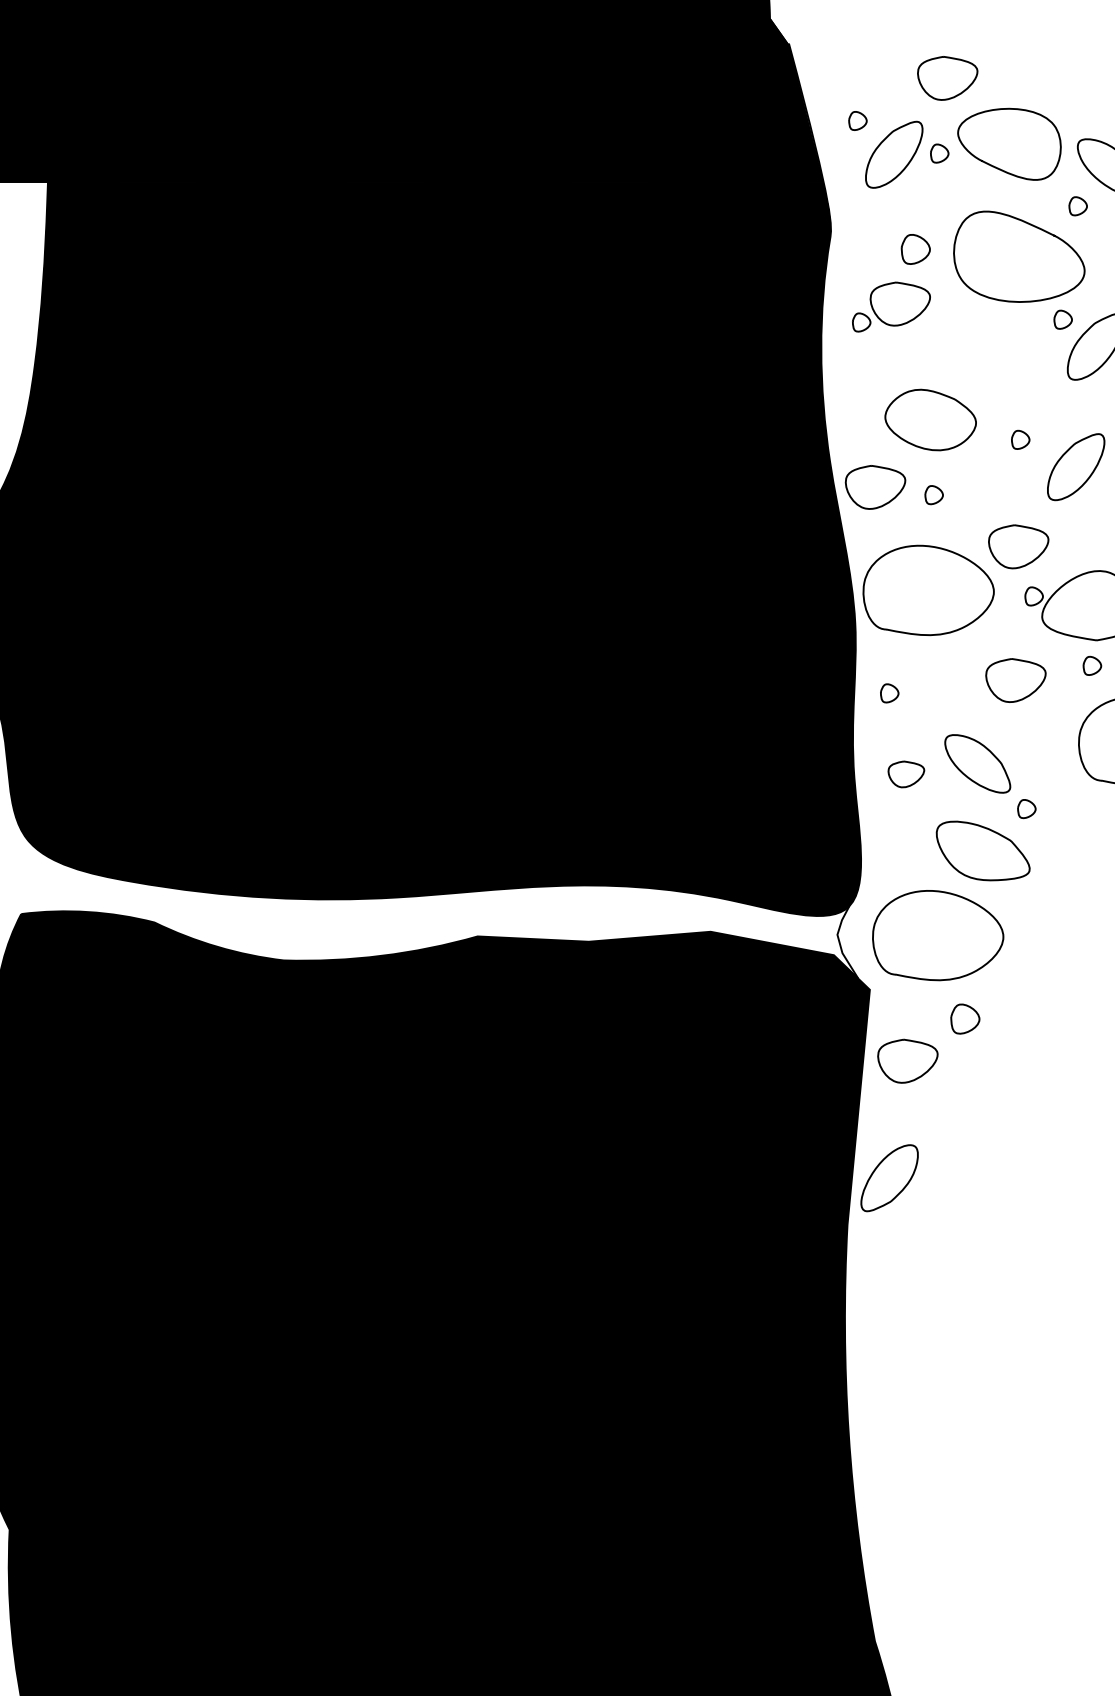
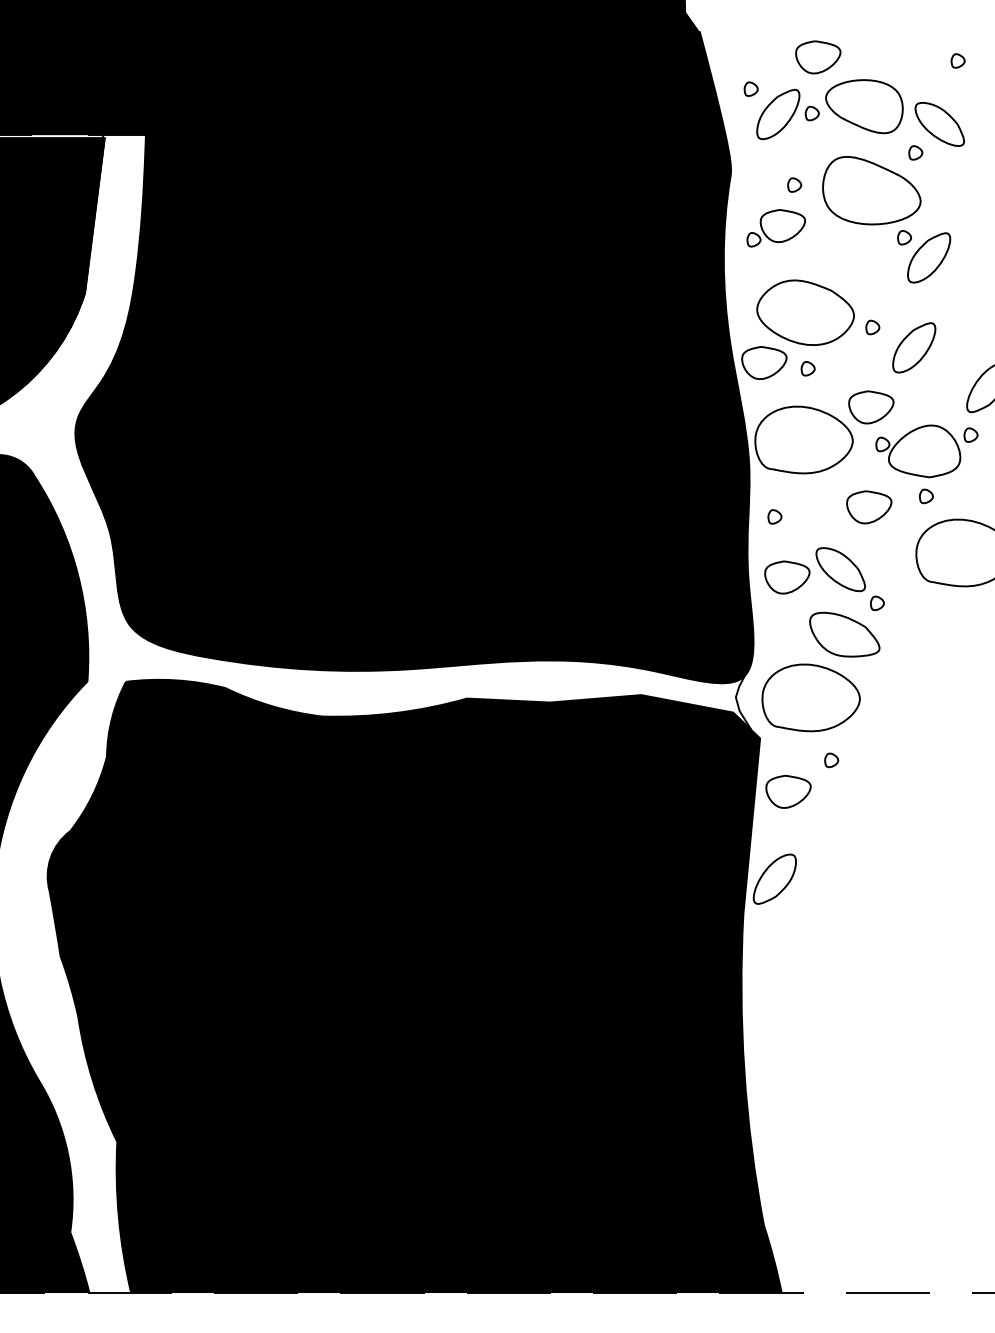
part: (915, 248) -> (794, 184), size x0.62
part: (930, 419) -> (805, 312), size x1.43
part: (906, 774) -> (787, 577), size x1.67
part: (965, 1019) -> (831, 760), size x0.62

